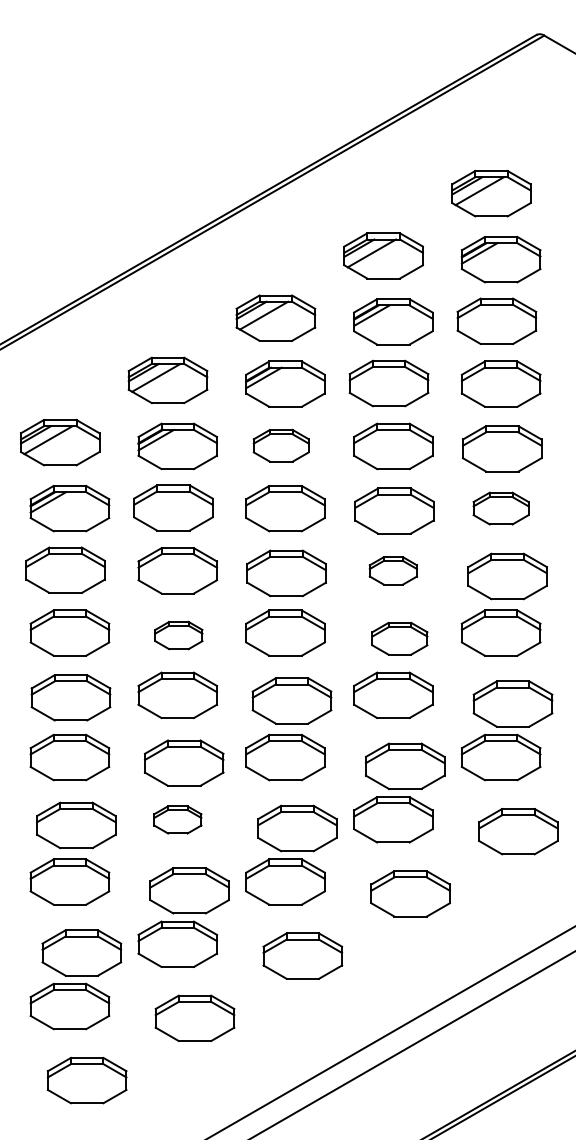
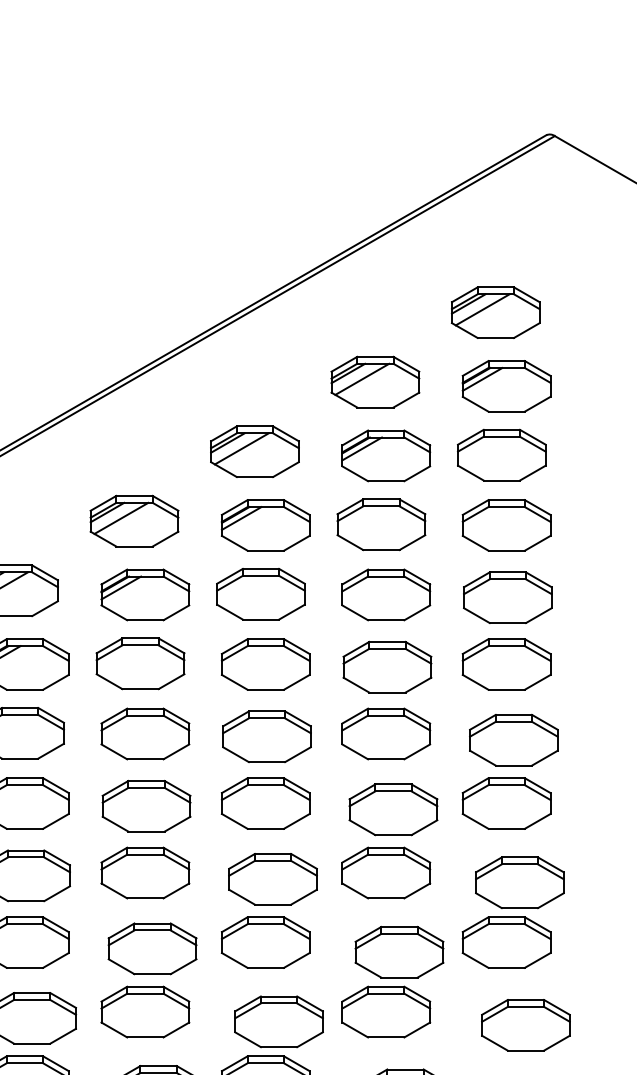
part: (281, 445) -> (261, 593), size x1.43
part: (500, 508) -> (505, 664), size x1.43
part: (393, 570) -> (386, 733), size x1.67
part: (178, 635) -> (146, 806), size x1.67
part: (399, 638) -> (393, 809), size x1.43
part: (177, 819) -> (145, 1011), size x1.67

